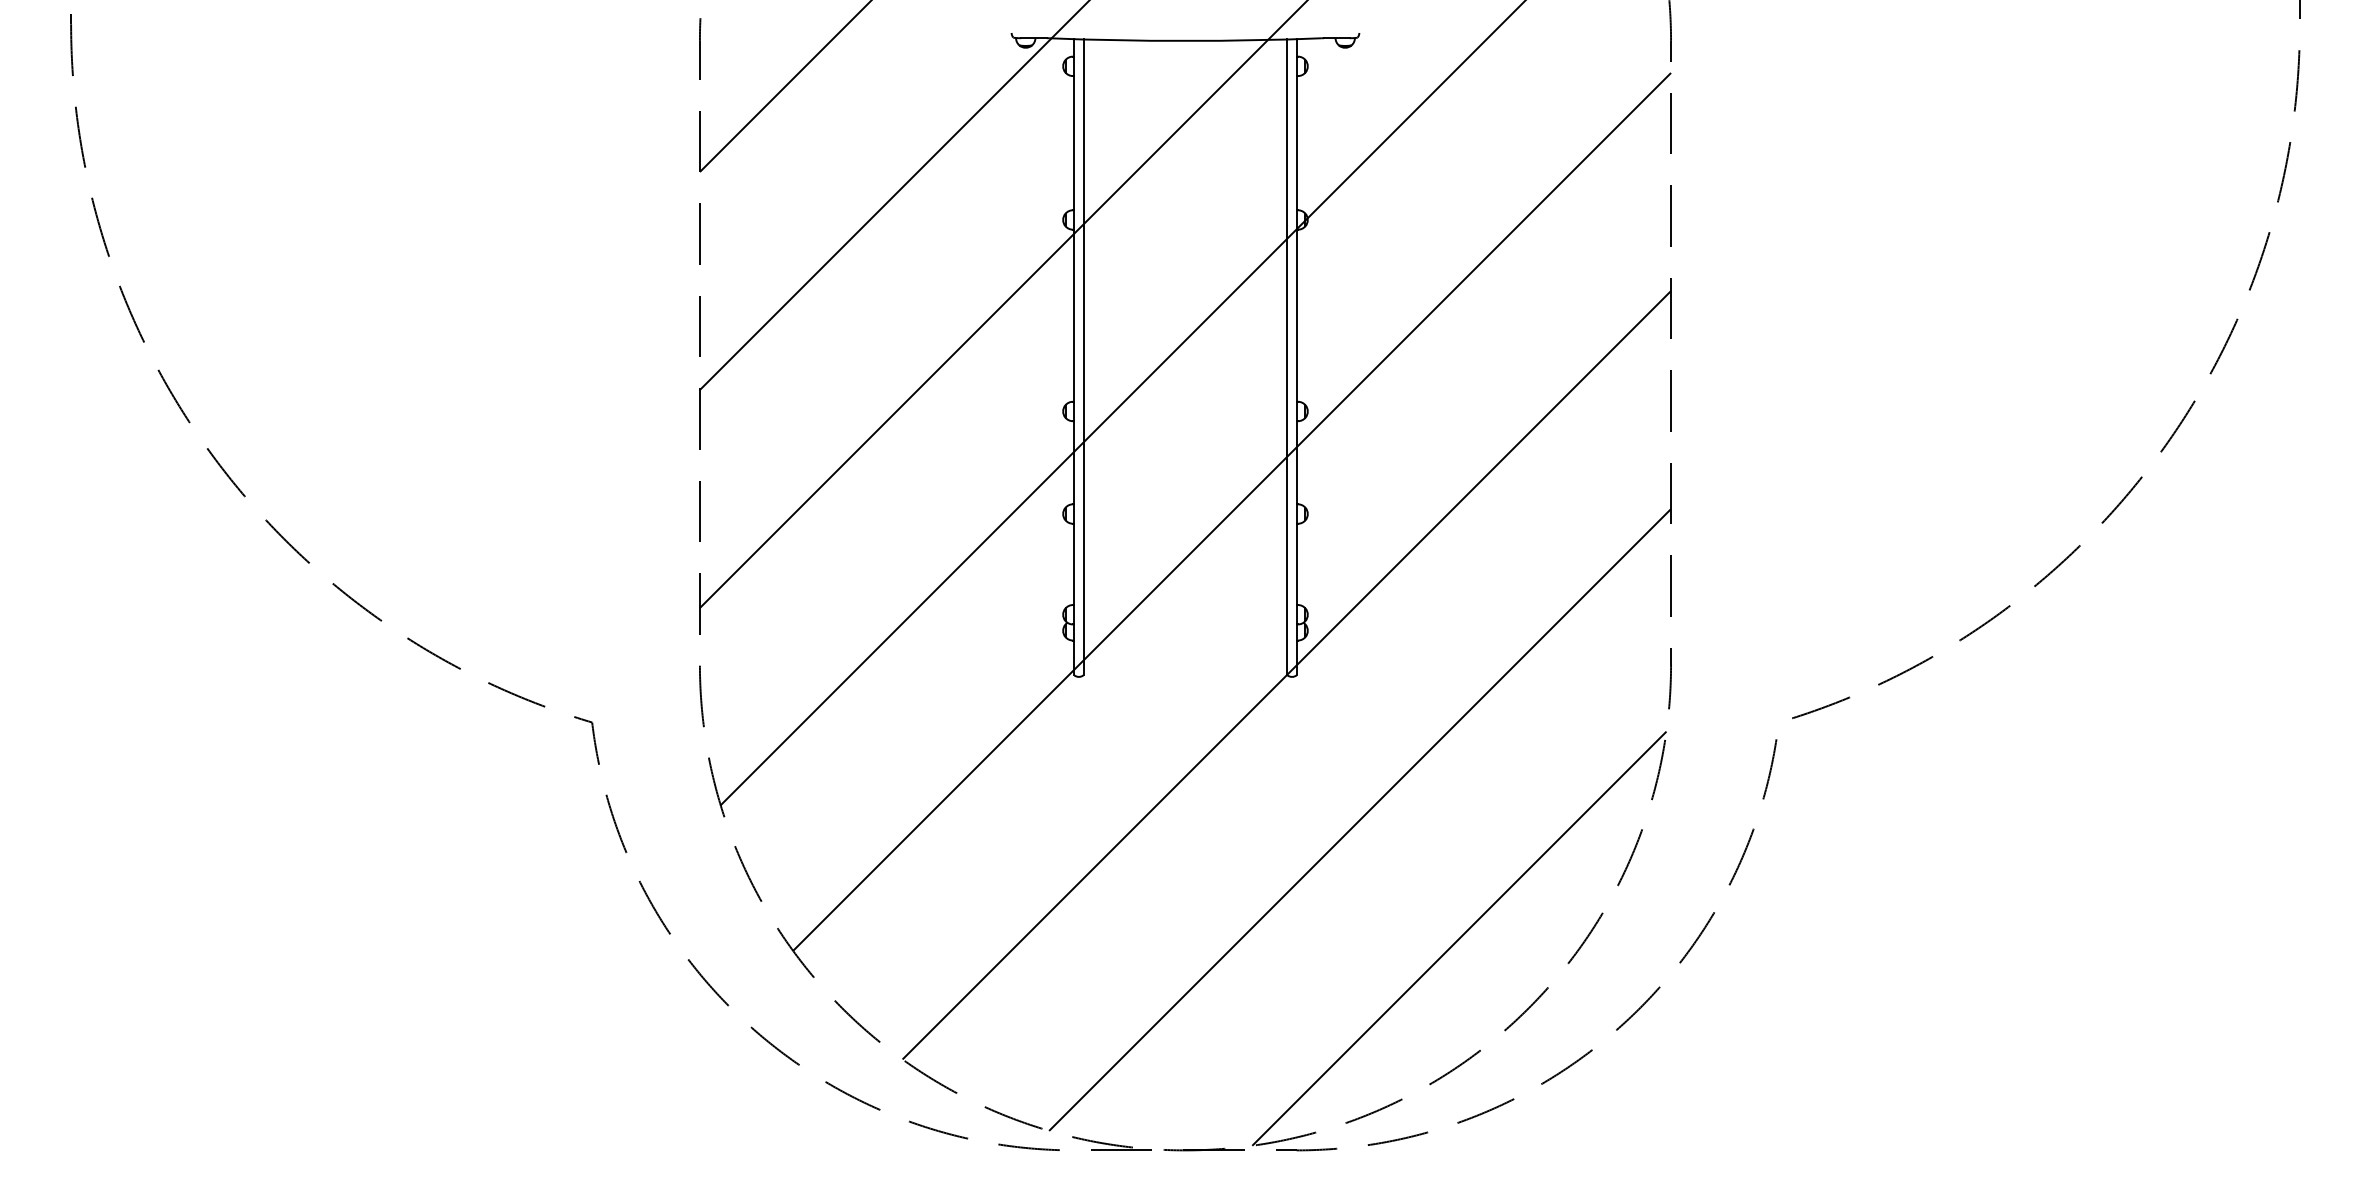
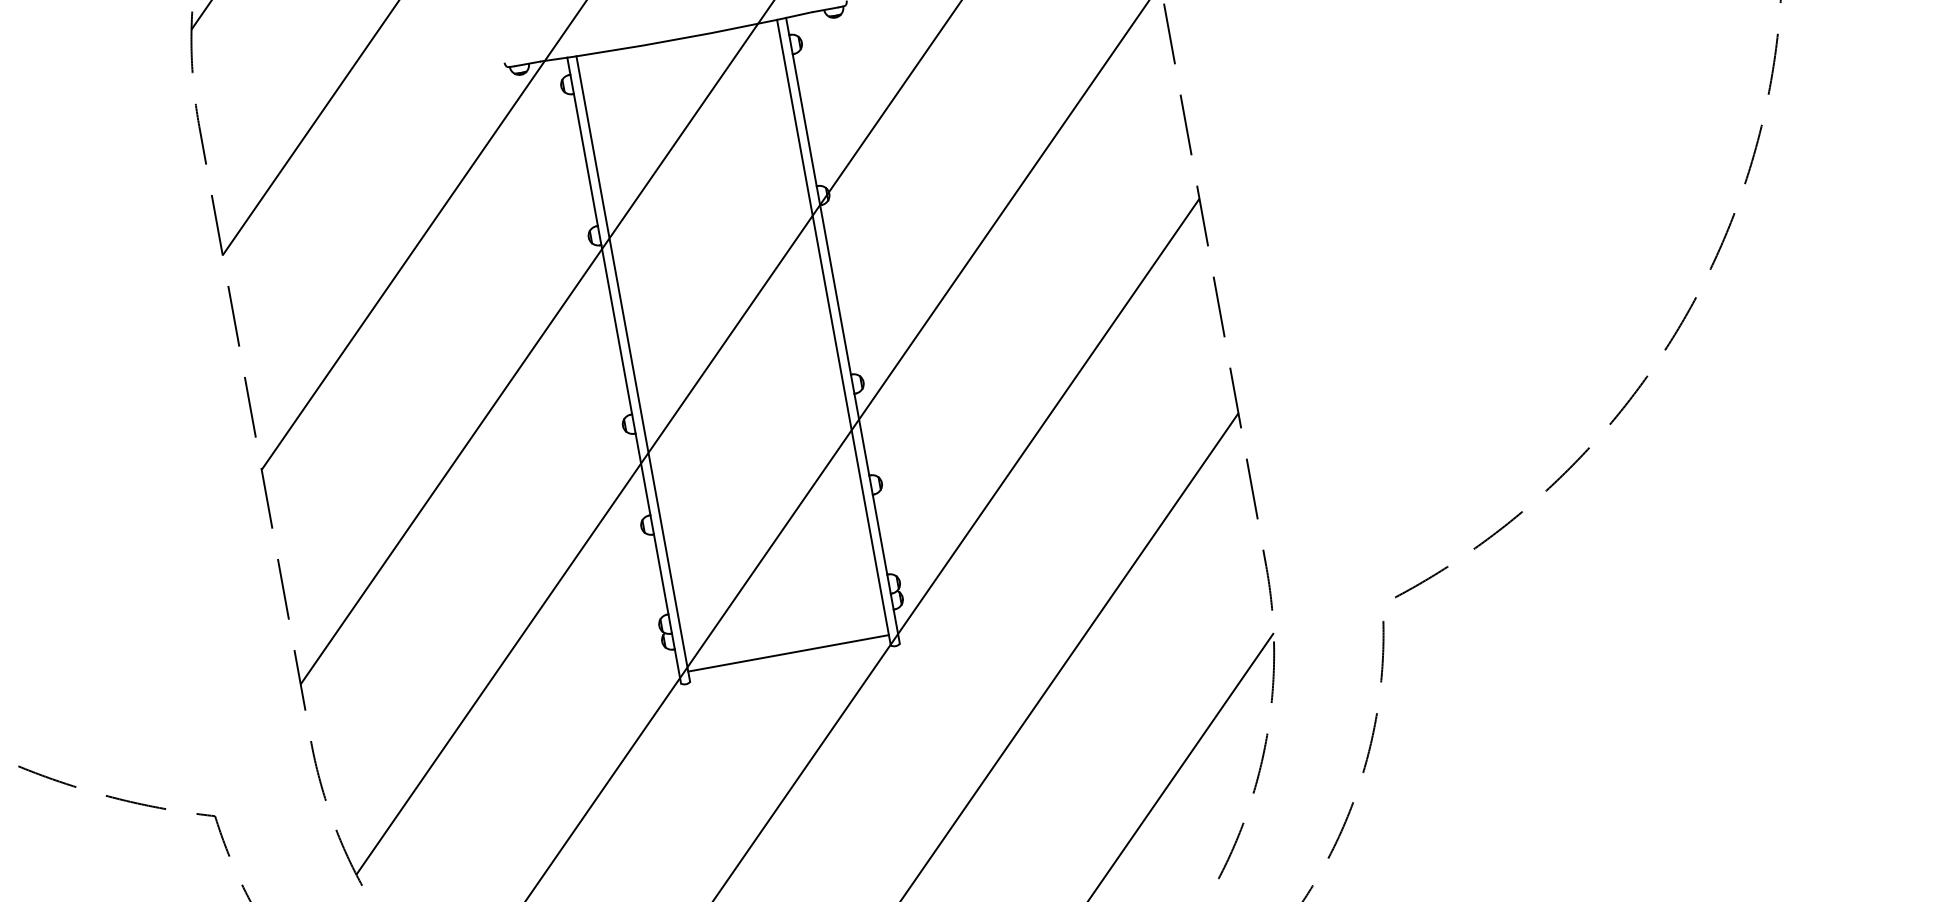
line: (1185, 664) -> (788, 653), added

